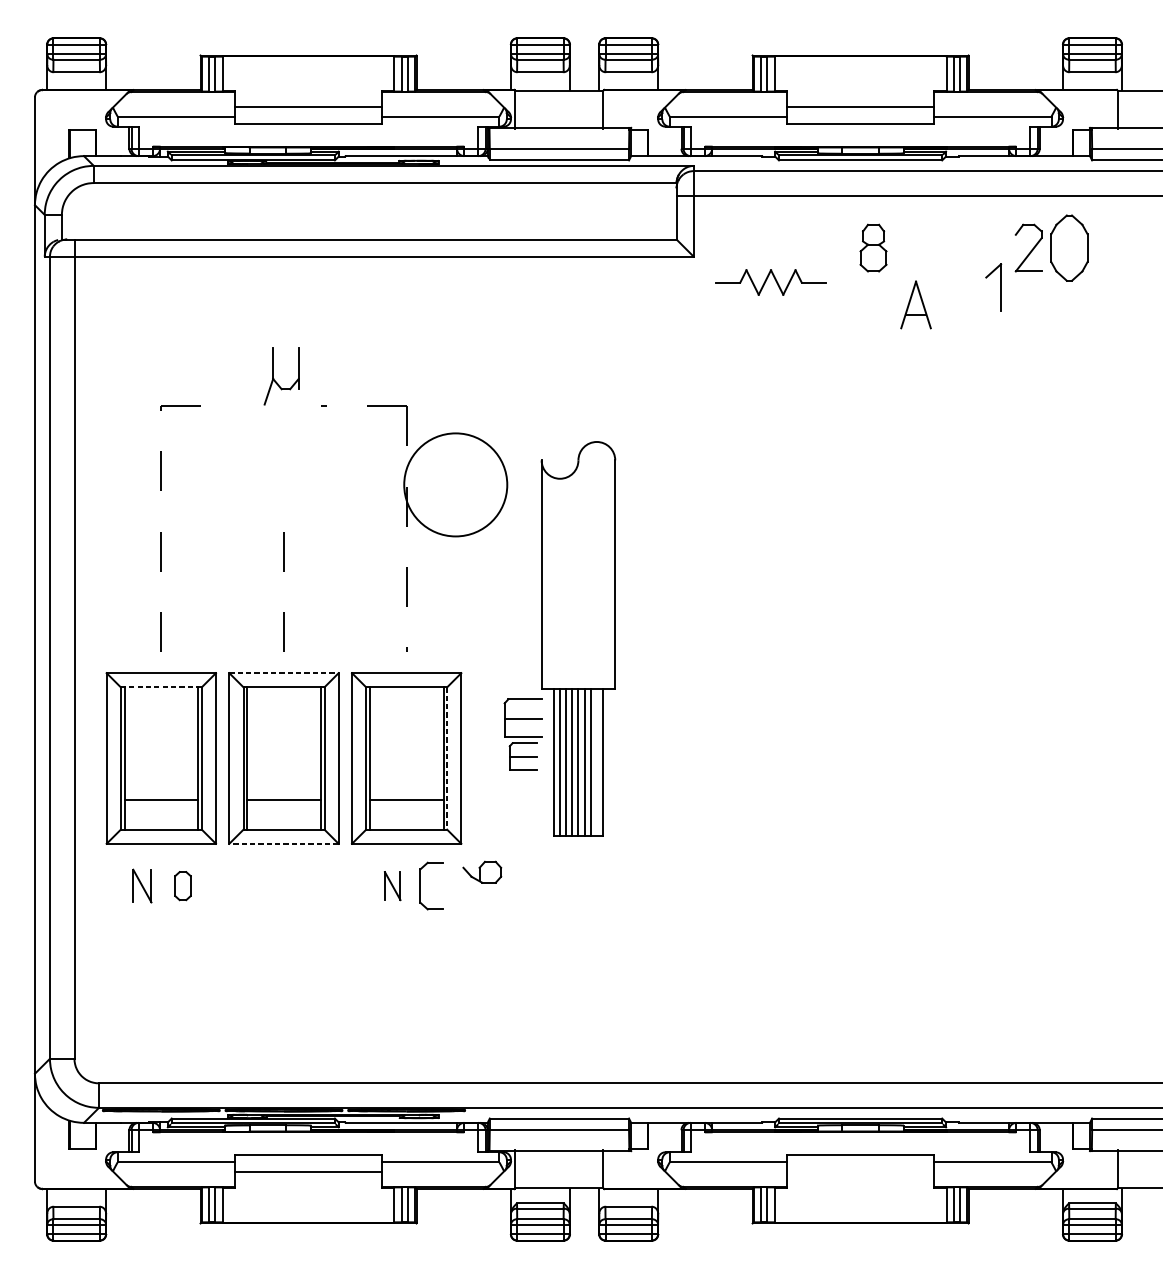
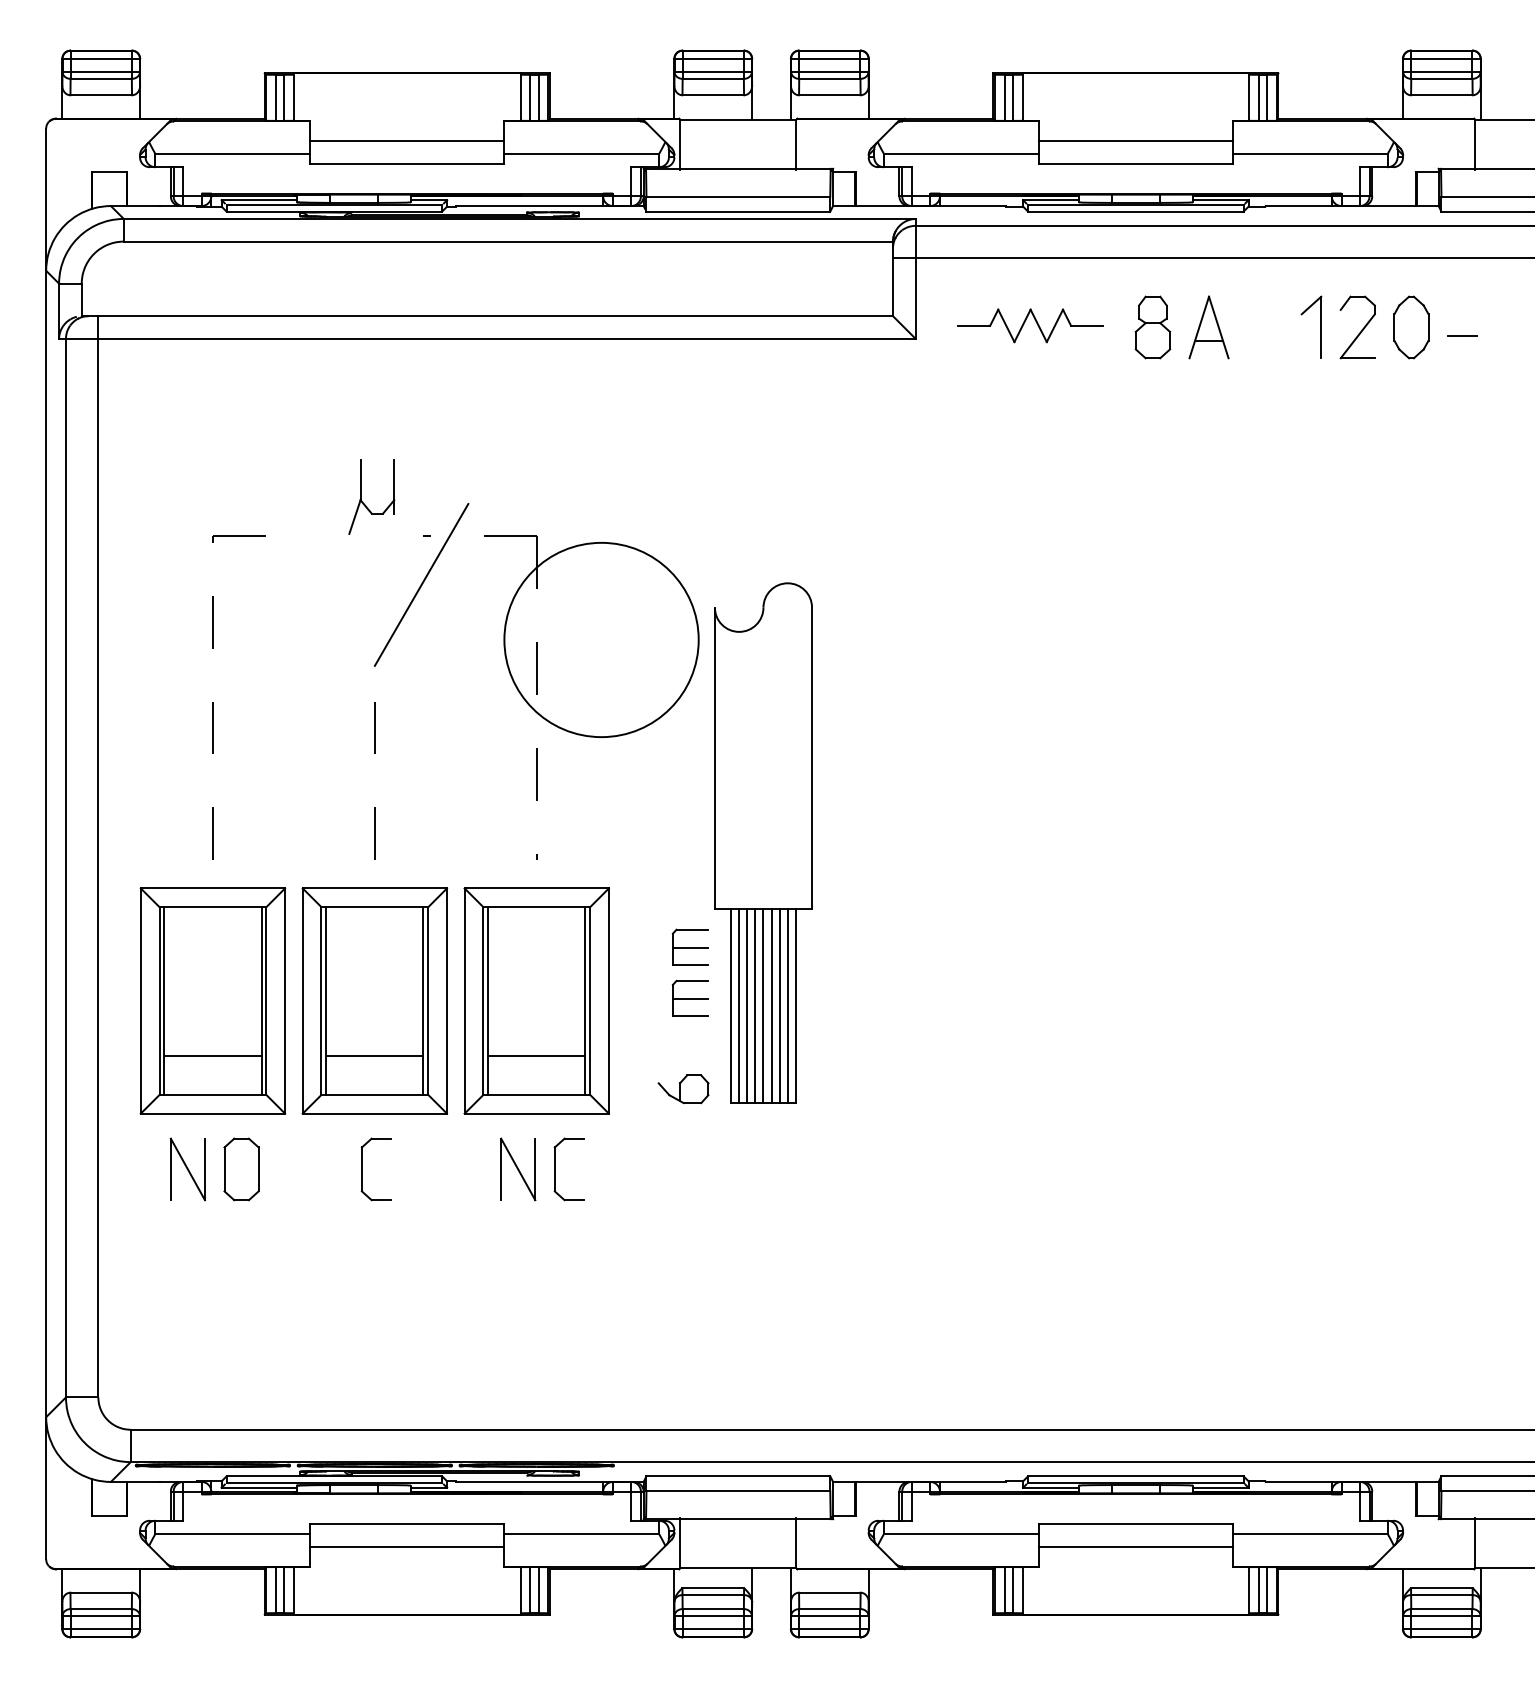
part: (1069, 248) -> (1411, 327), size x0.71
line: (1108, 254) -> (1462, 336), added
part: (770, 282) -> (1030, 325), moved
part: (1000, 286) -> (1320, 326), moved
part: (915, 304) -> (1208, 327), moved
line: (319, 442) -> (421, 584), added
circle: (455, 484) -> (601, 639), size x1.43
line: (284, 673) -> (375, 888), dashed -> solid
line: (161, 687) -> (213, 907), dashed -> solid
part: (522, 717) -> (689, 946), size x0.71
line: (447, 758) -> (590, 1001), dashed -> solid
line: (596, 761) -> (787, 1005), added
line: (283, 843) -> (374, 1113), dashed -> solid
part: (482, 872) -> (683, 1089), moved
part: (142, 886) -> (187, 1169), size x1.43
part: (182, 886) -> (241, 1169), size x1.67
part: (274, 886) -> (362, 1169), added
part: (392, 886) -> (518, 1169), size x1.67
line: (860, 1171) -> (1135, 1546), added

